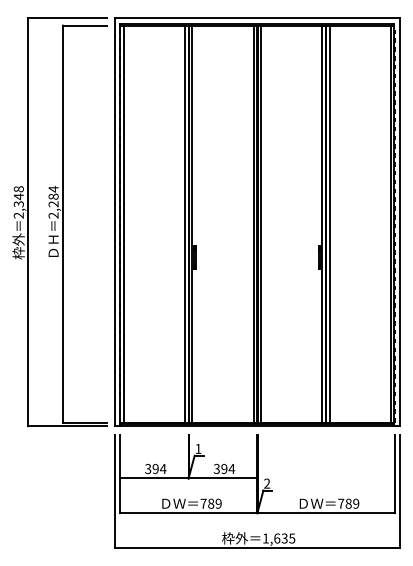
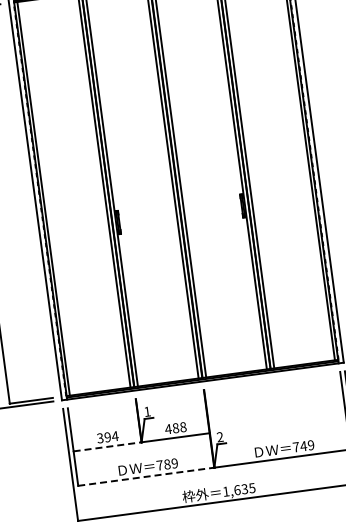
text: (224, 468) -> (175, 427), 394 -> 488
line: (154, 478) -> (107, 446), solid -> dashed
text: (348, 503) -> (303, 446), 789 -> 749
line: (188, 513) -> (146, 477), solid -> dashed

